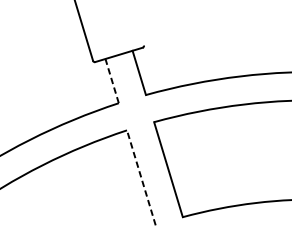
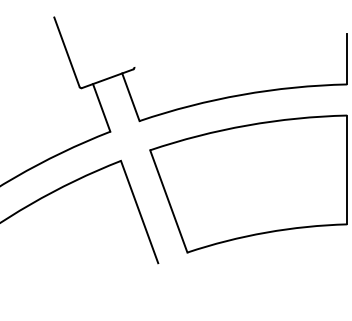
line: (111, 80) -> (101, 107), dashed -> solid
line: (141, 177) -> (139, 211), dashed -> solid

